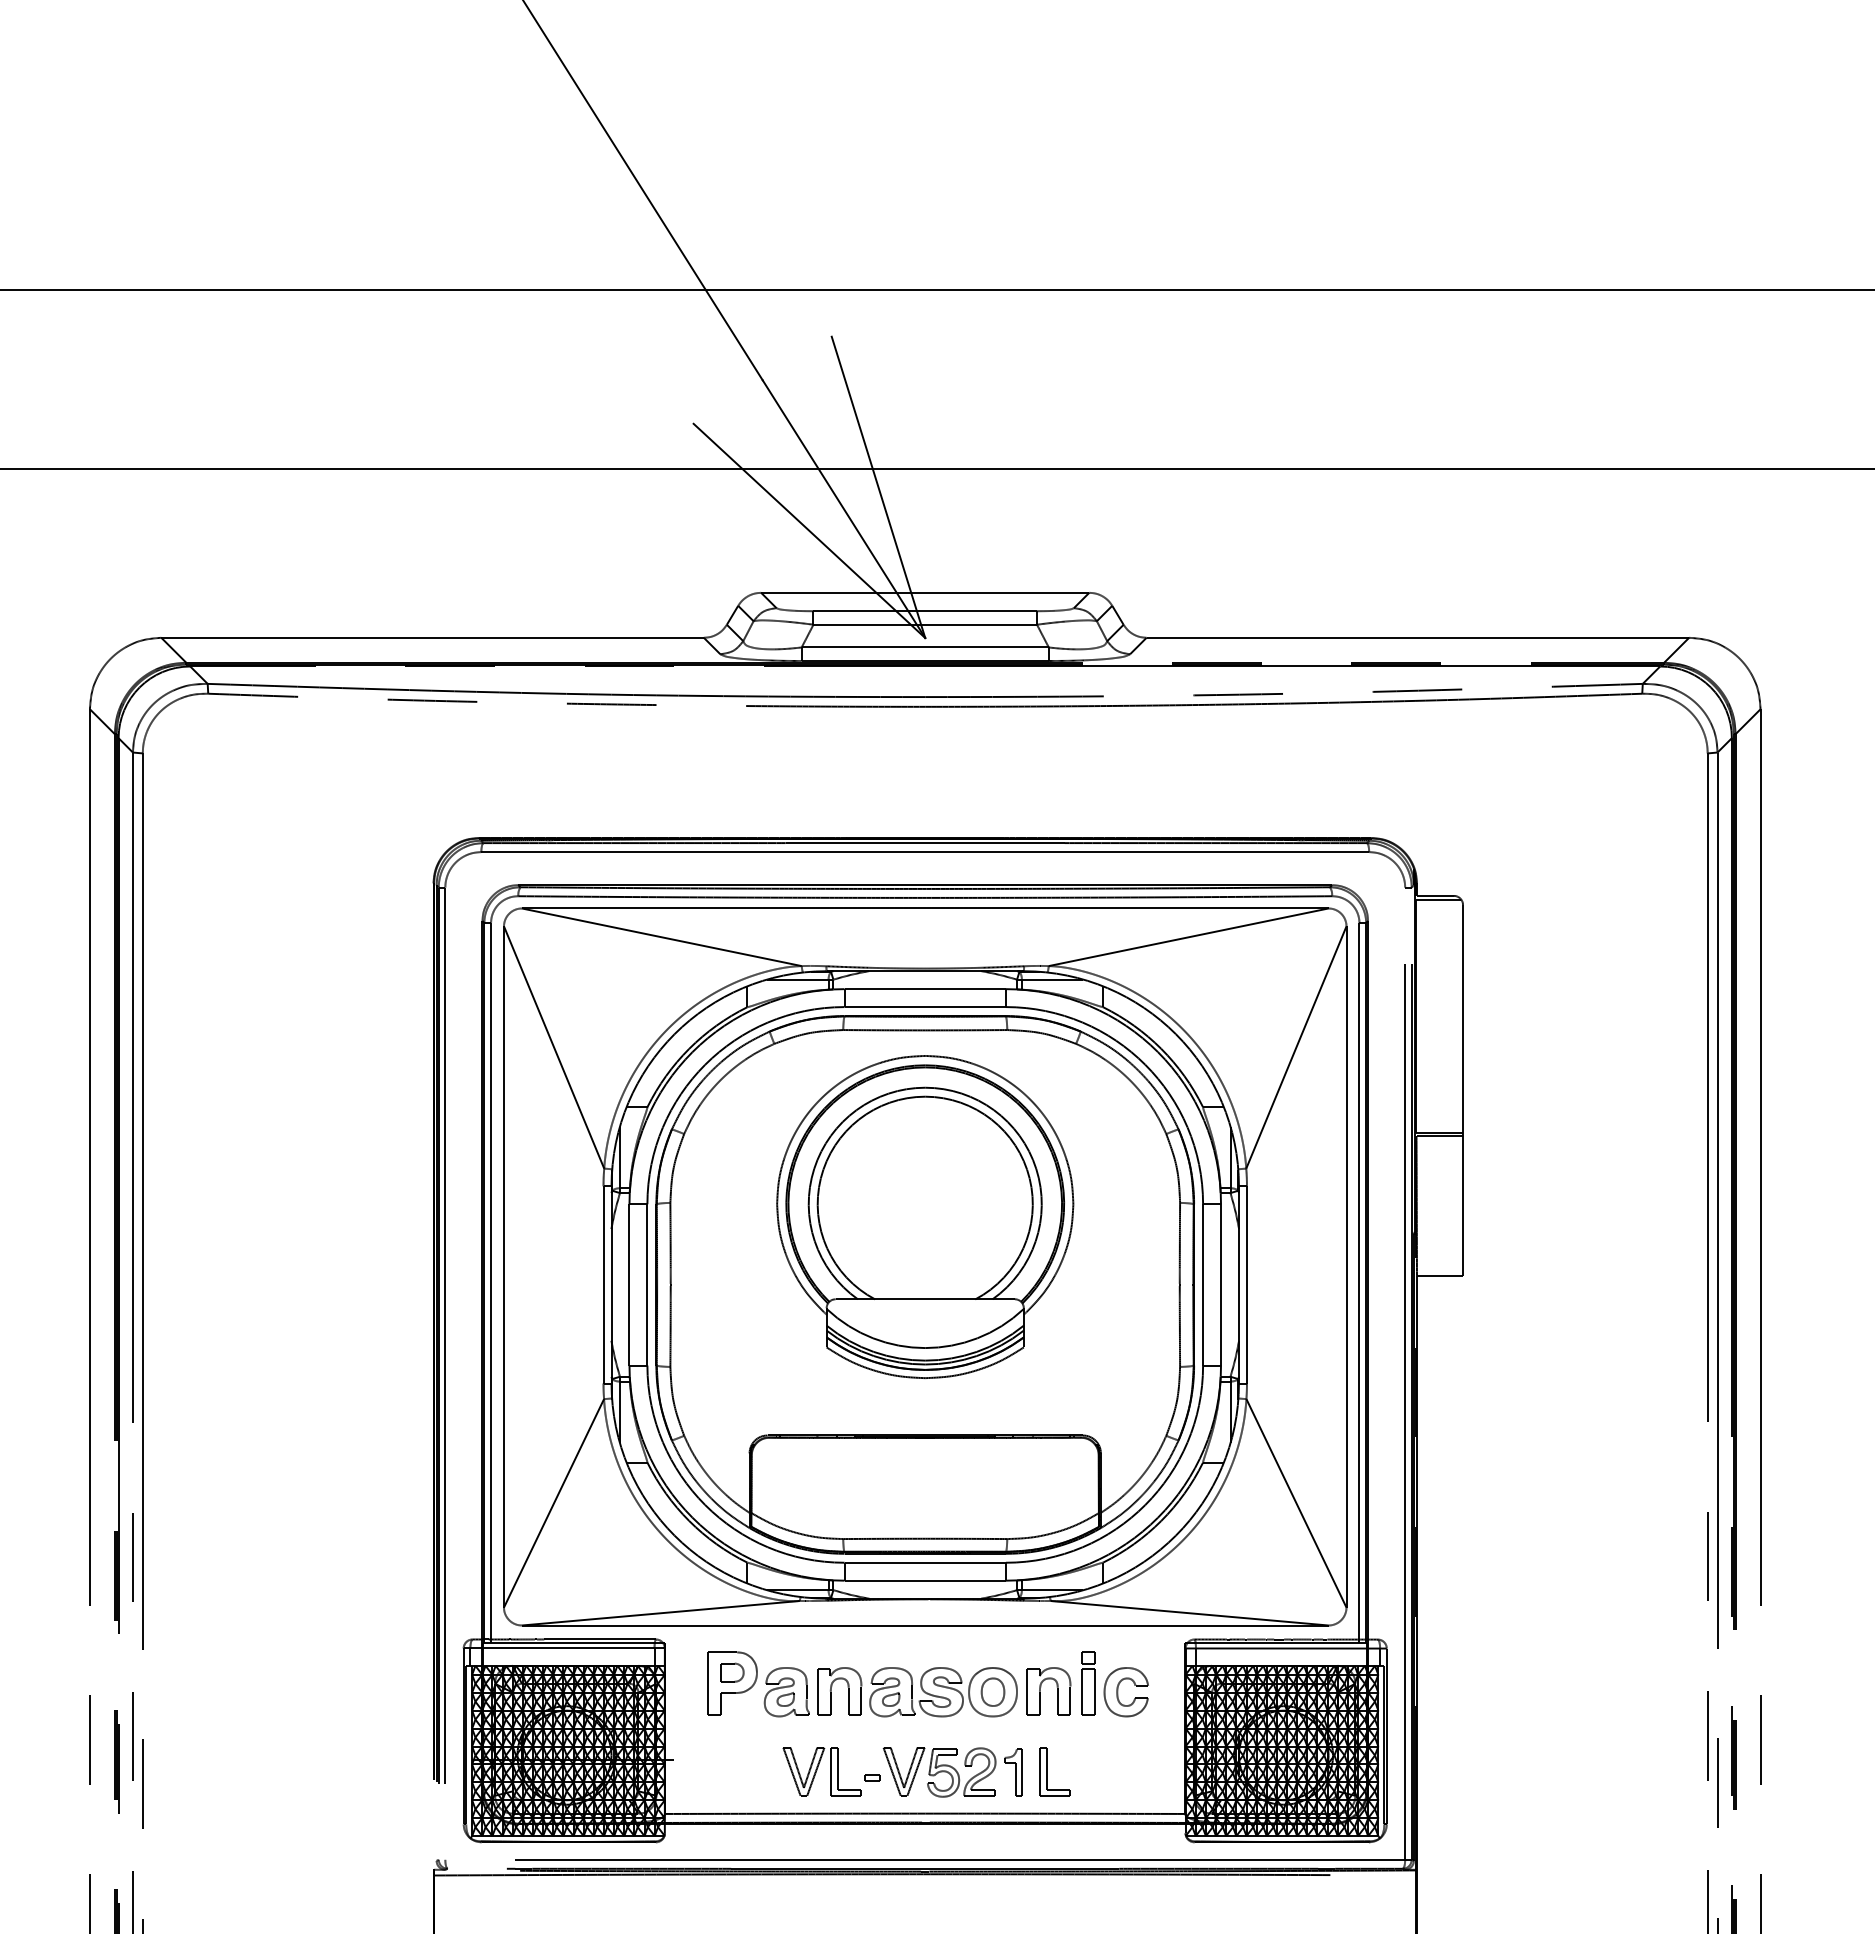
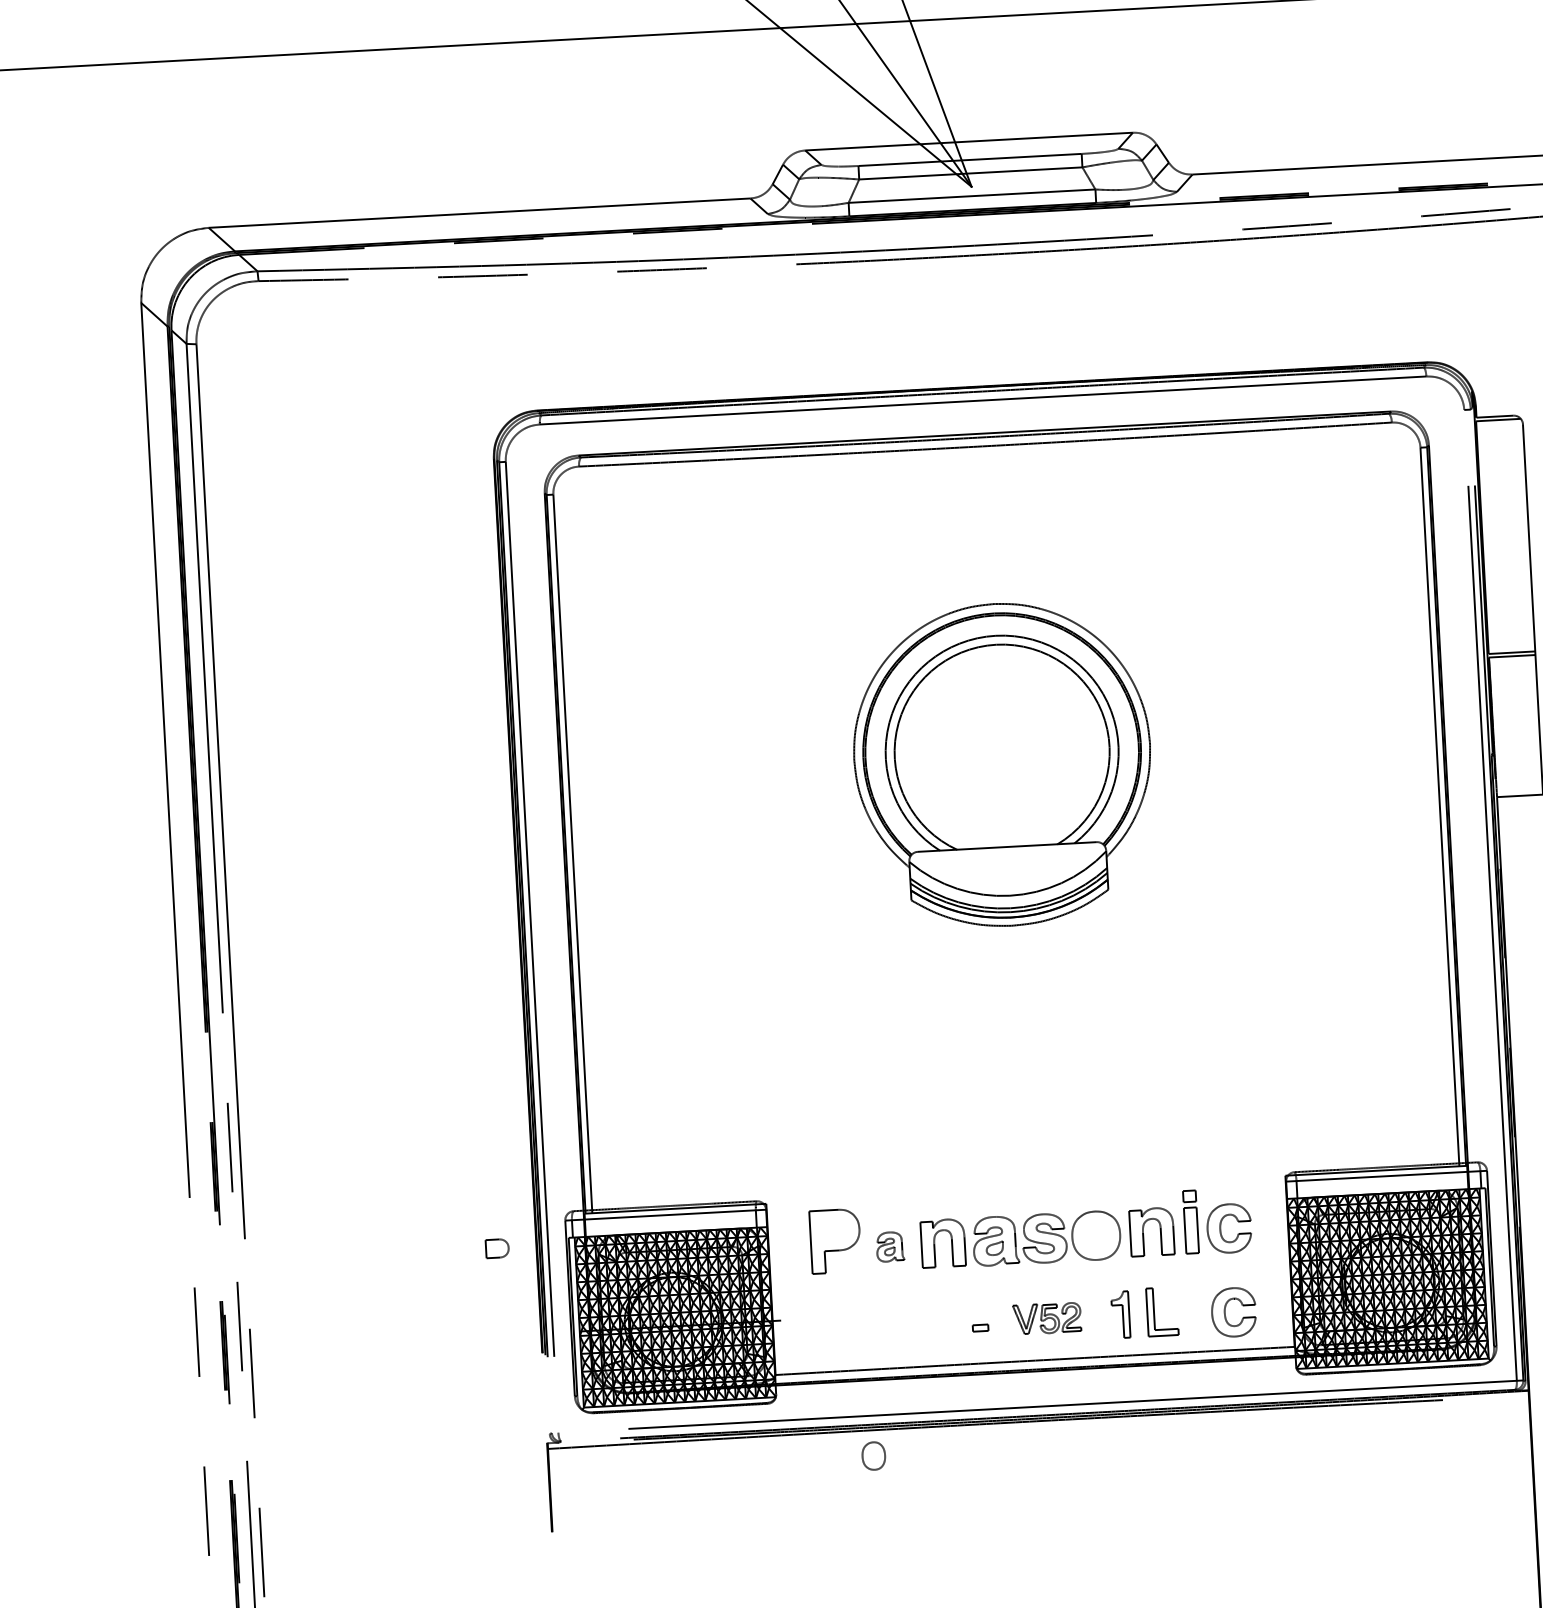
part: (925, 1266) -> (1005, 814), removed
part: (732, 1672) -> (497, 1248), moved
part: (992, 1691) -> (873, 1455), moved
part: (786, 1692) -> (890, 1247), size x0.6
part: (821, 1771) -> (929, 1324), removed
part: (939, 1772) -> (1047, 1318), size x0.6
part: (1118, 1776) -> (1226, 1313), added

